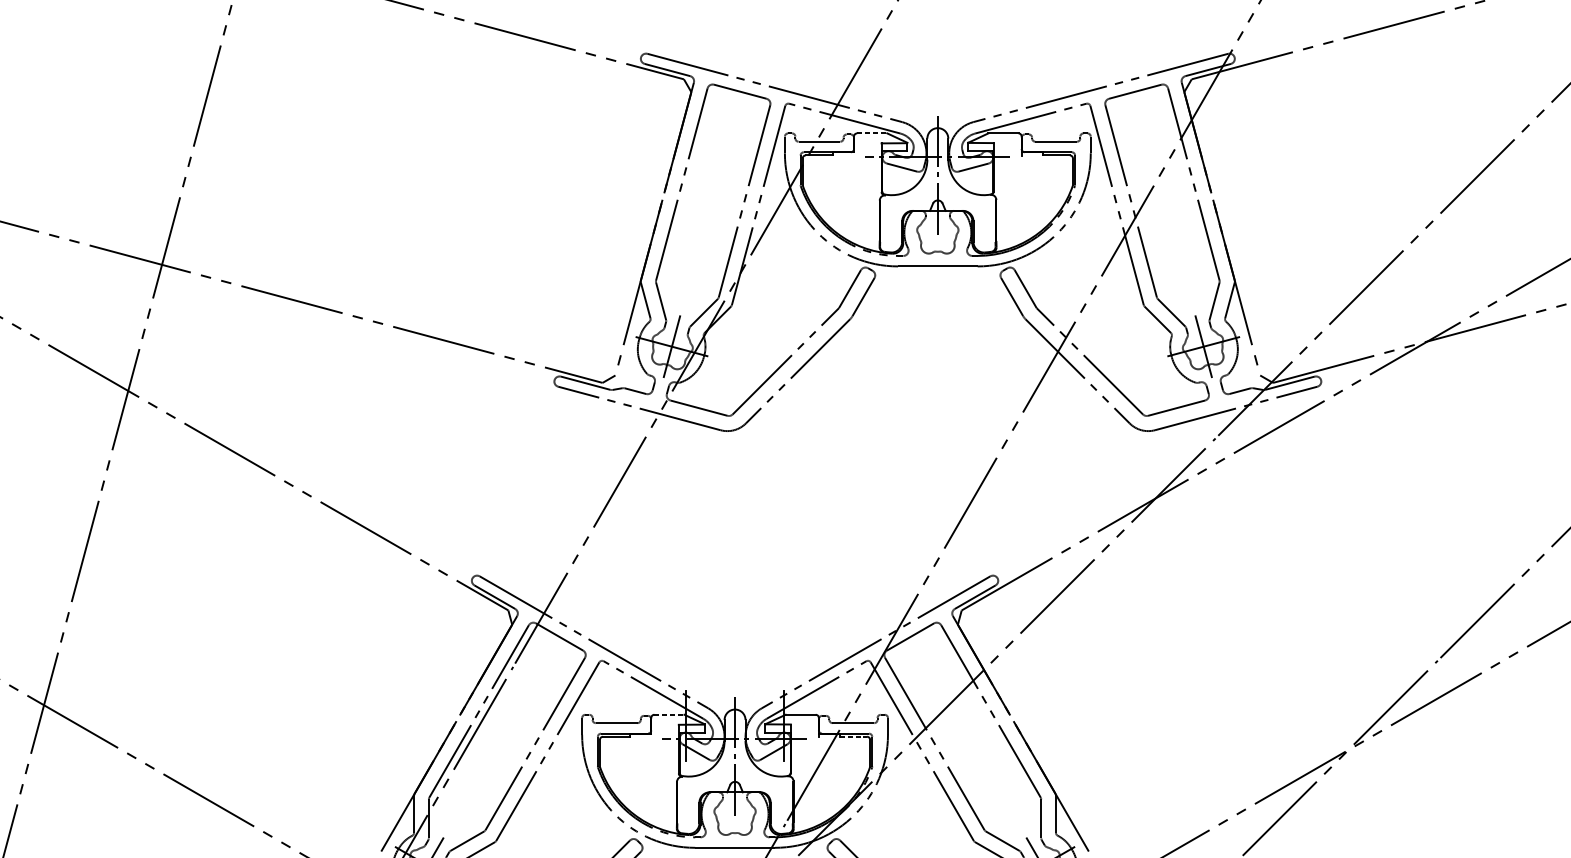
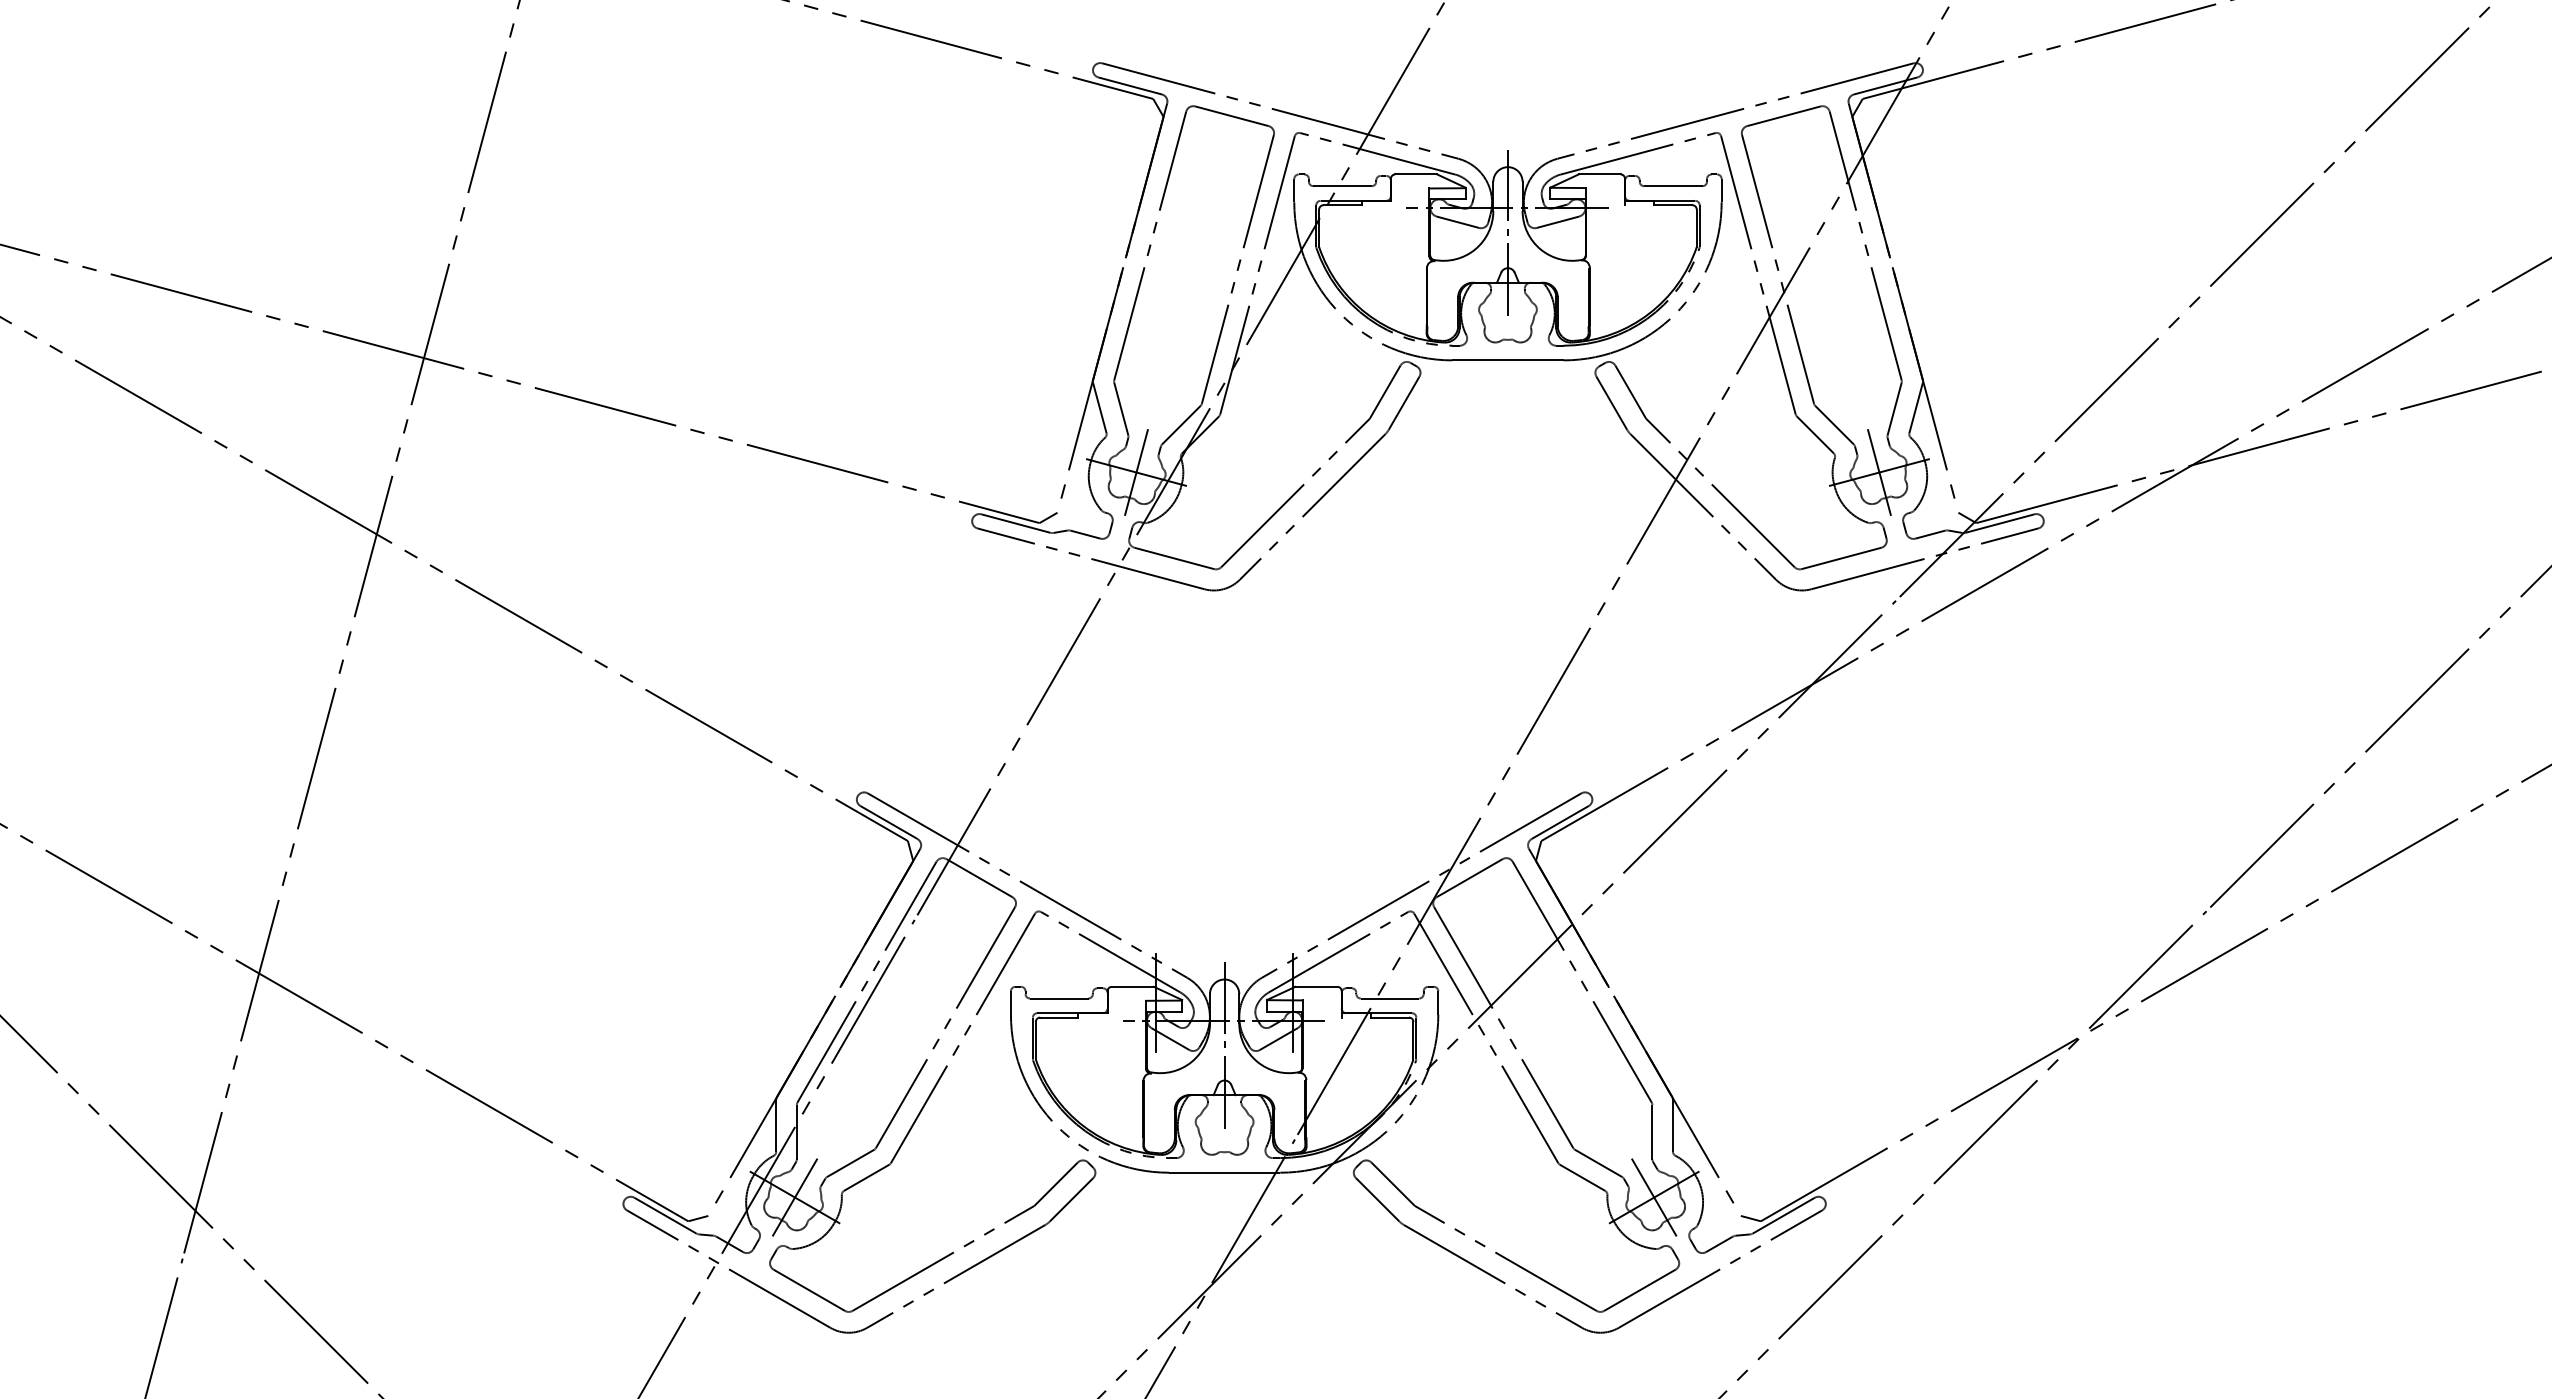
line: (872, 133) -> (1416, 174), dashed -> solid
line: (669, 714) -> (1132, 986), dashed -> solid
line: (853, 736) -> (1390, 1017), dashed -> solid

